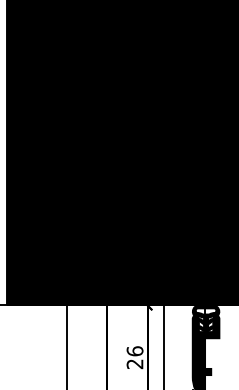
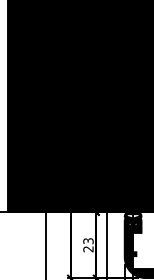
text: (135, 351) -> (88, 241), 26 -> 23

